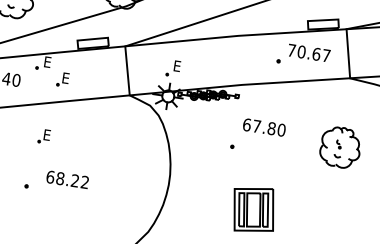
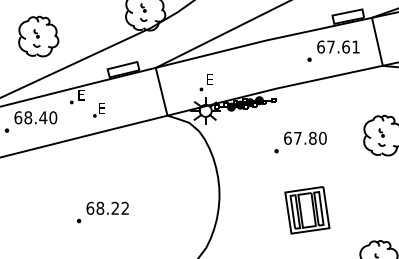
text: (309, 52) -> (338, 46), 70.67 -> 67.61
text: (264, 126) -> (305, 137), moved
part: (43, 136) -> (88, 169), removed
text: (67, 178) -> (107, 207), moved

